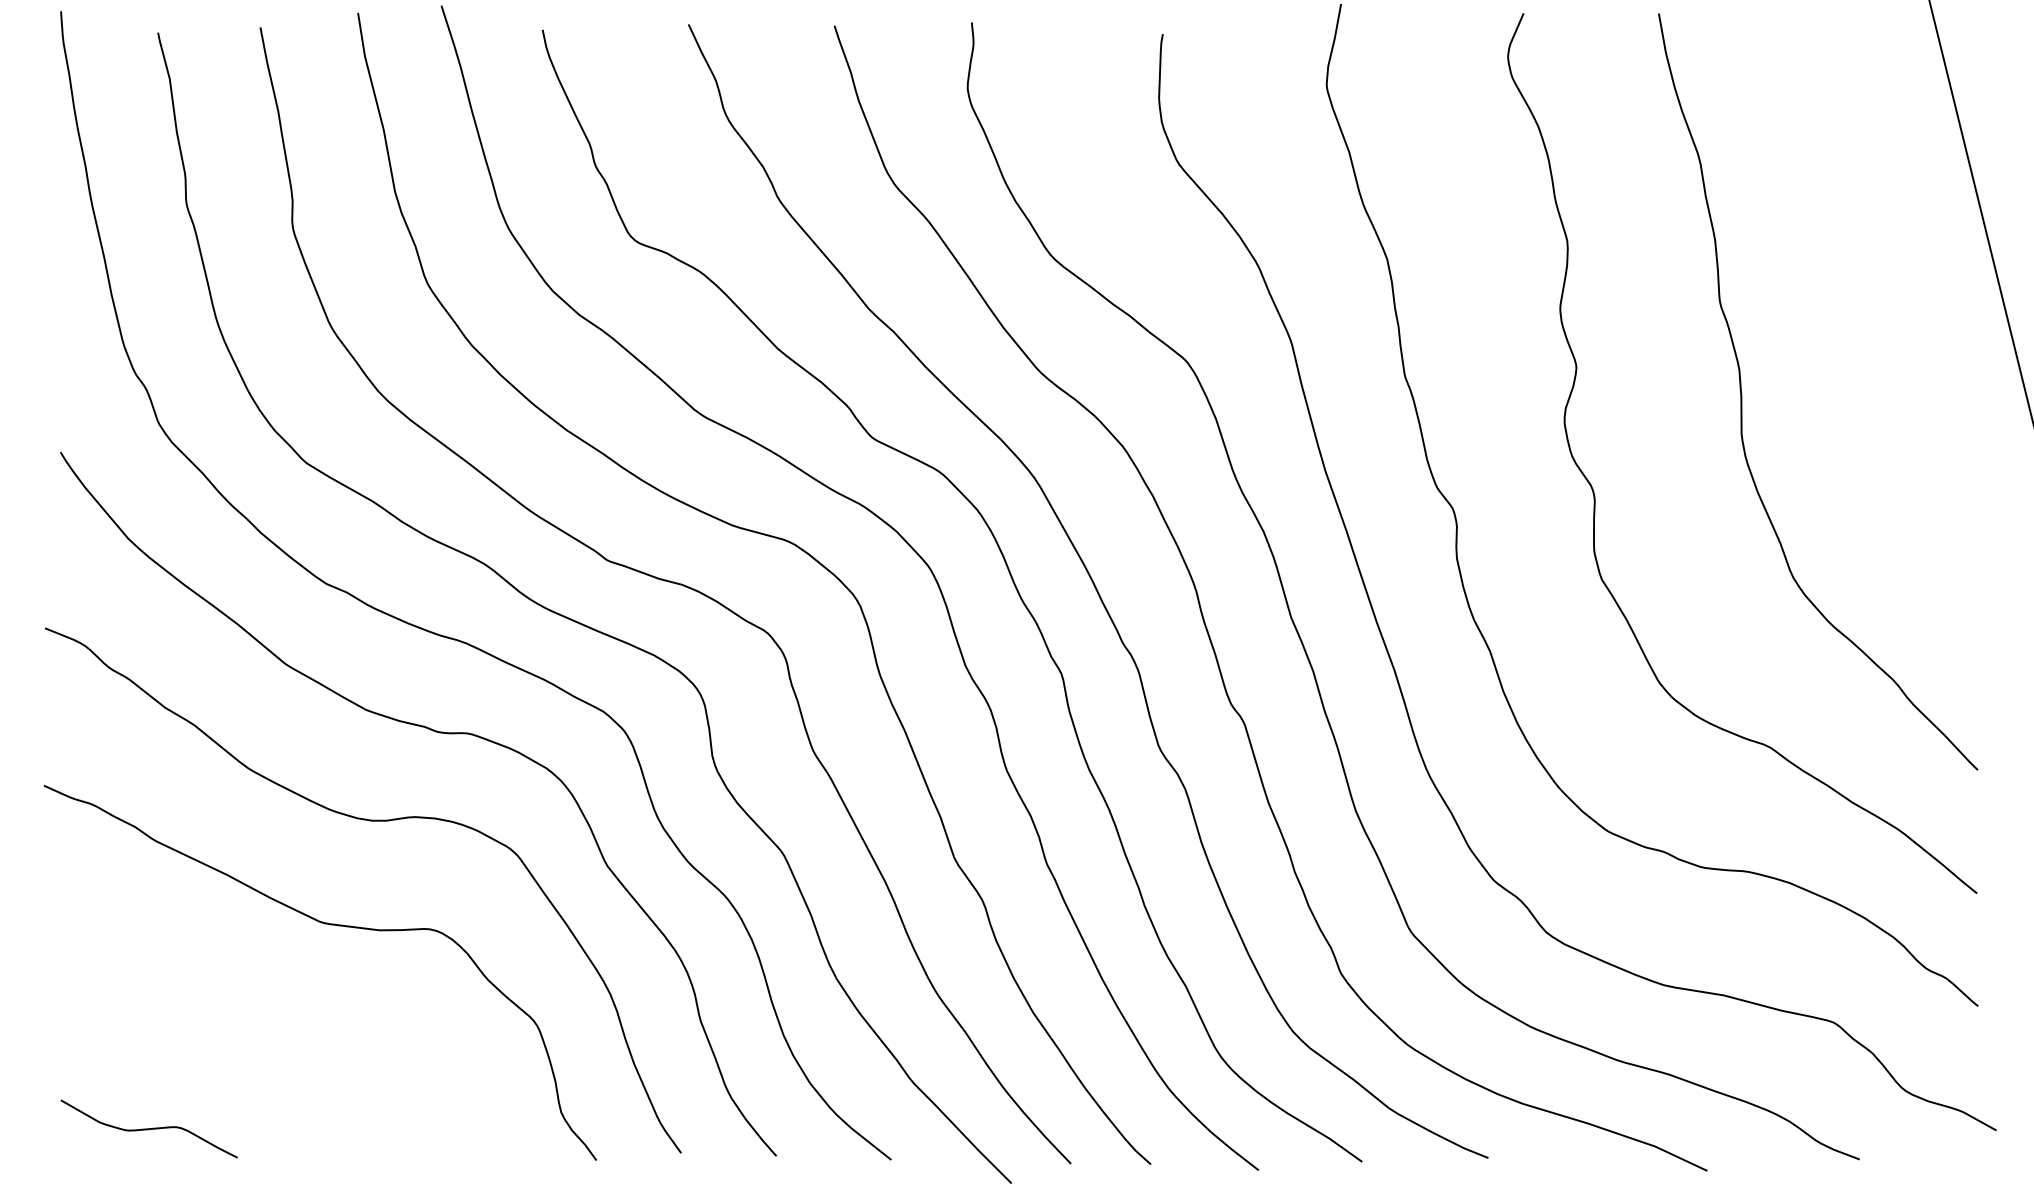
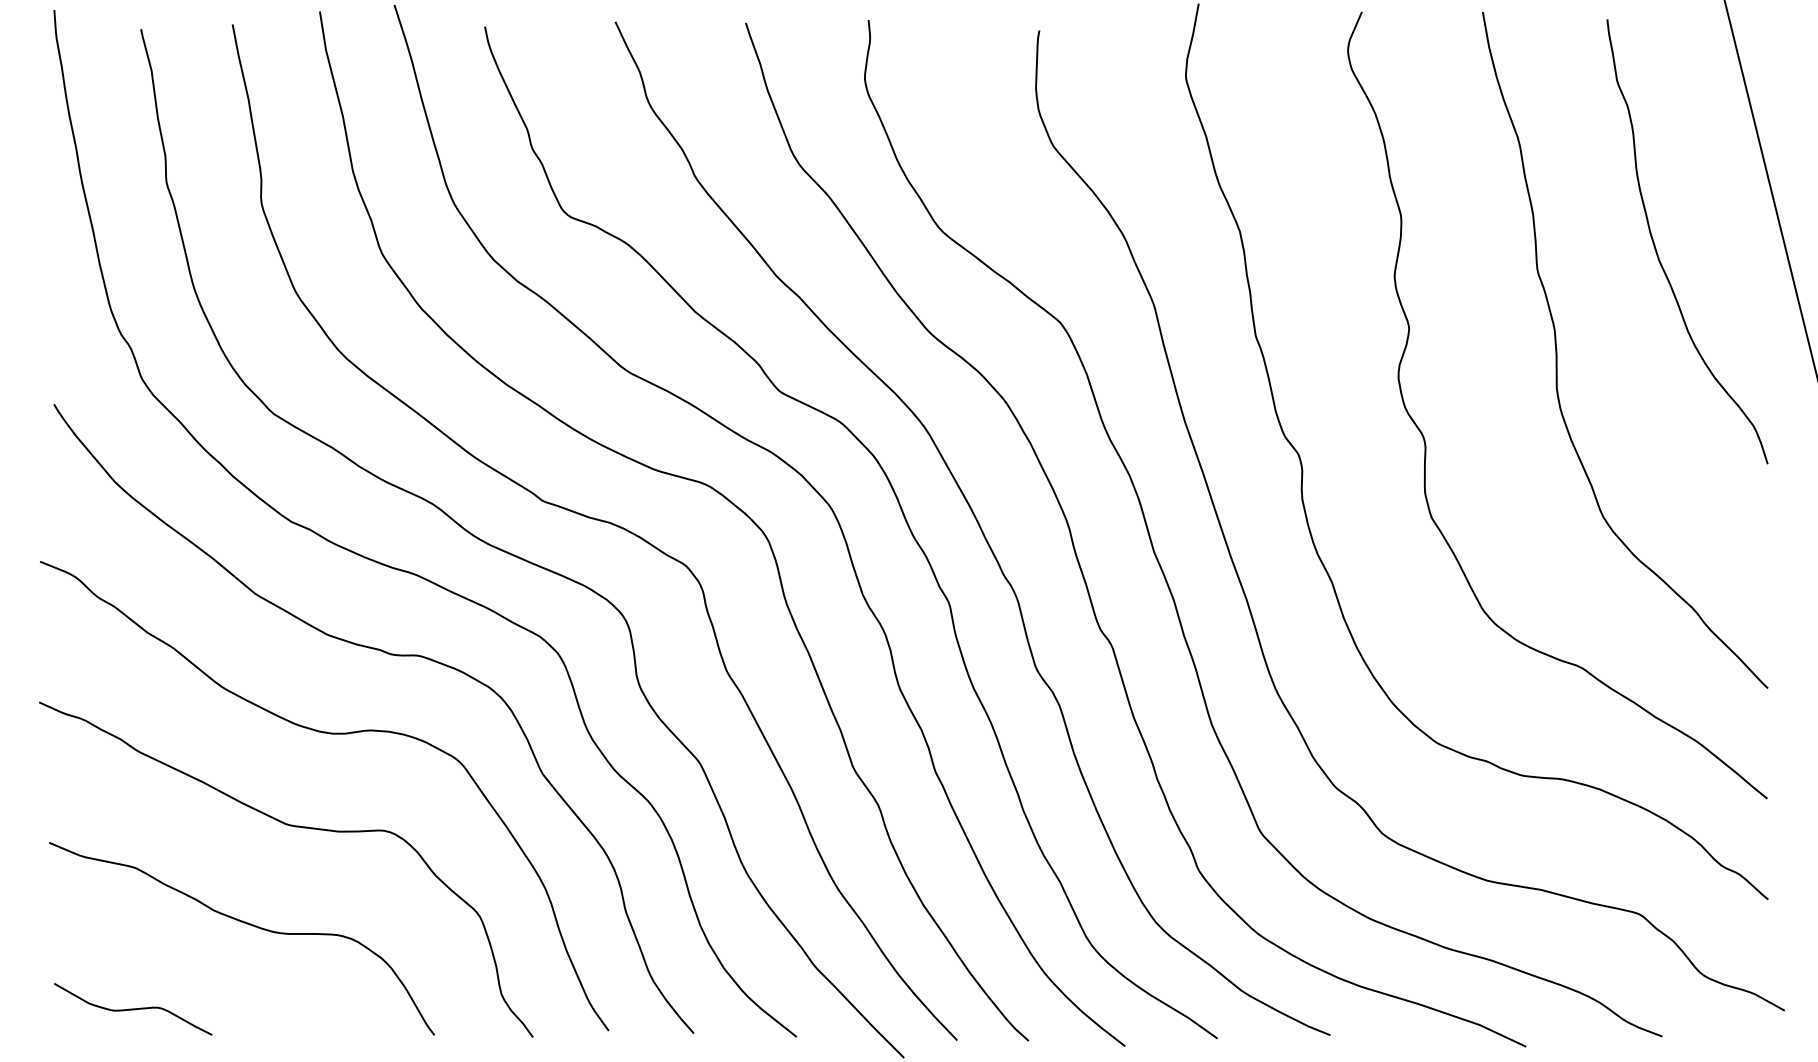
curve: (1854, 282) -> (1657, 252), added
curve: (277, 1034) -> (247, 924), added

